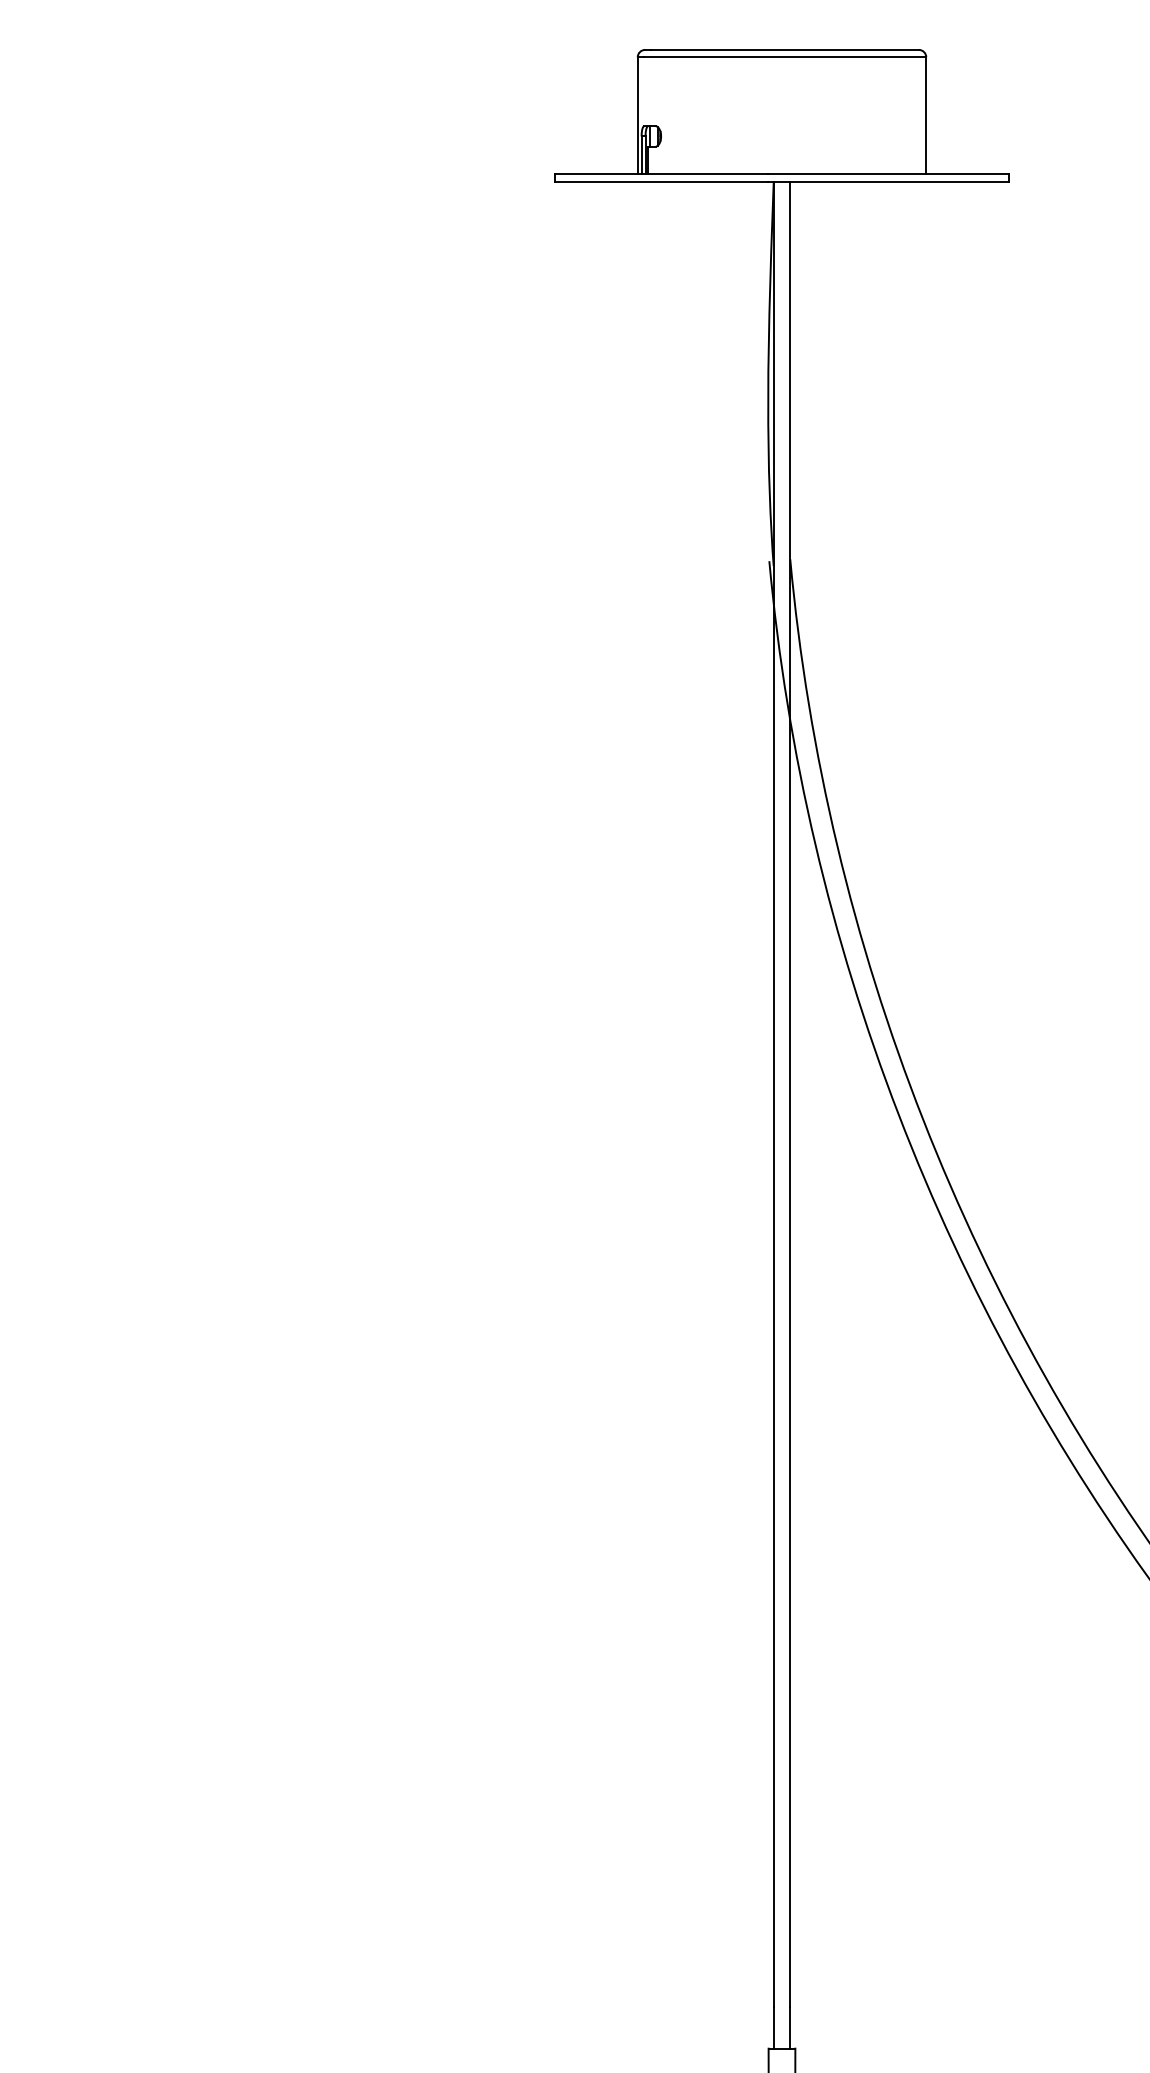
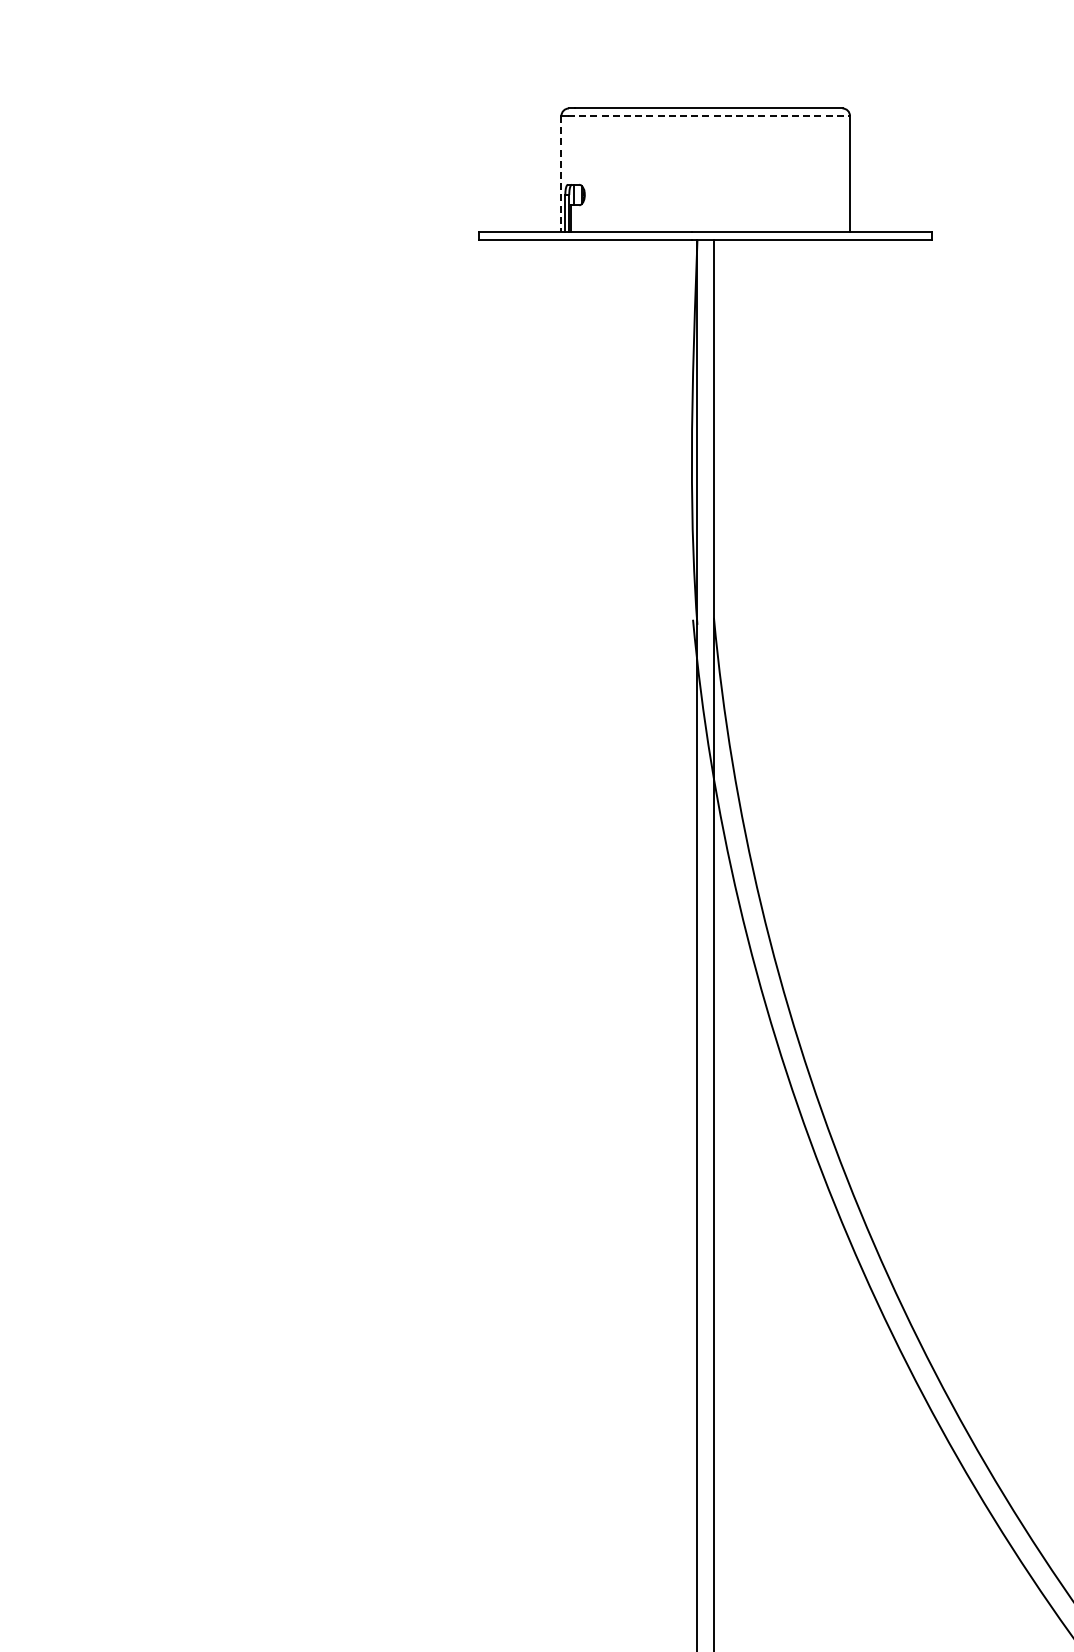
line: (785, 57) -> (709, 116), solid -> dashed
line: (637, 115) -> (561, 174), solid -> dashed

